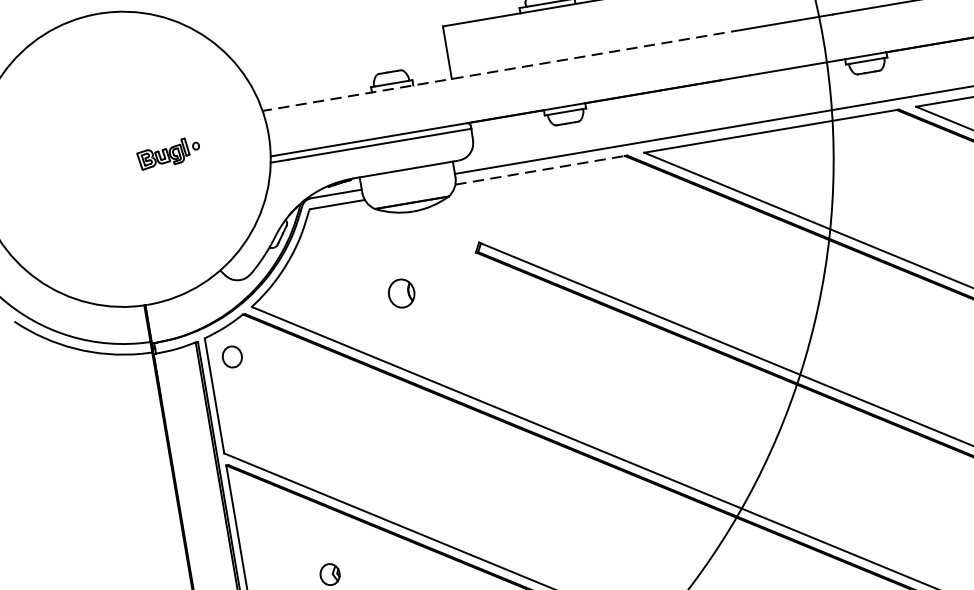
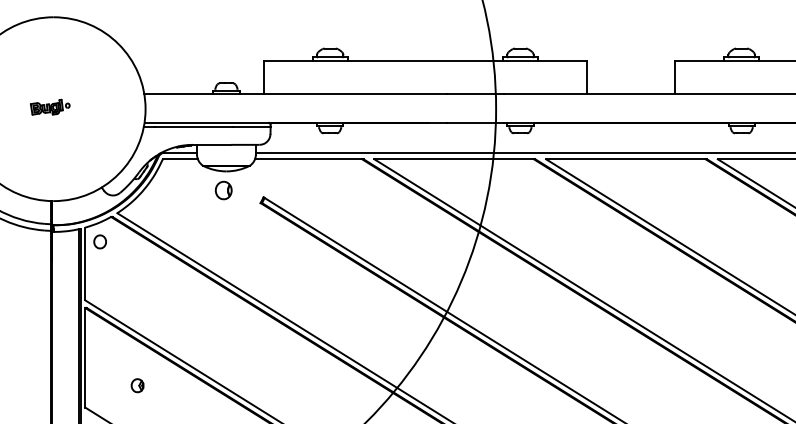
line: (501, 69) -> (295, 93), dashed -> solid
part: (168, 152) -> (50, 106), moved
line: (540, 170) -> (308, 159), dashed -> solid
part: (401, 293) -> (223, 190), moved

